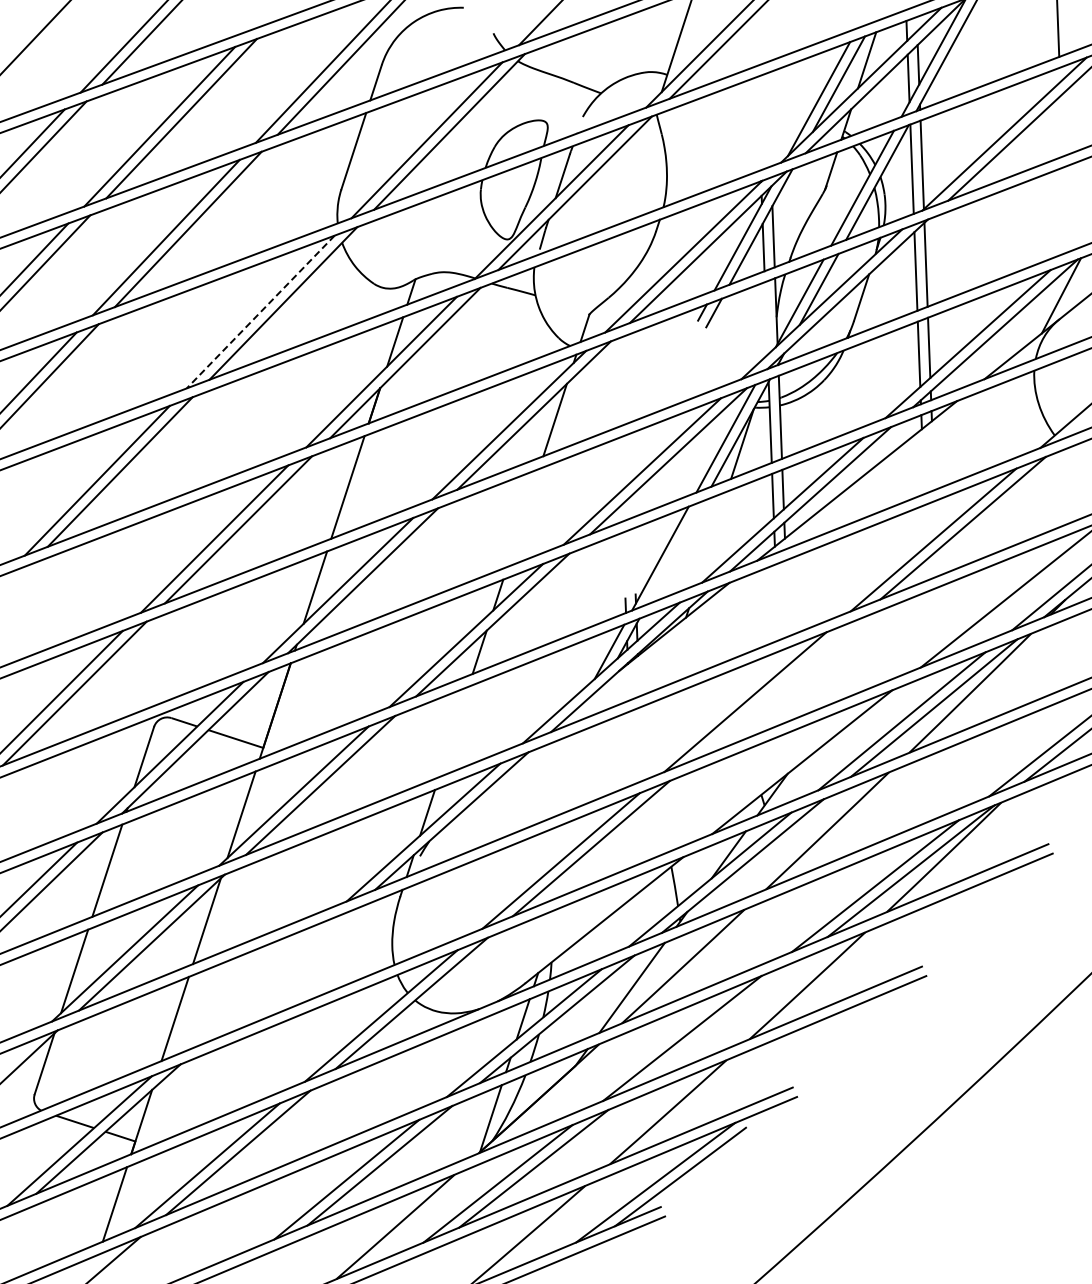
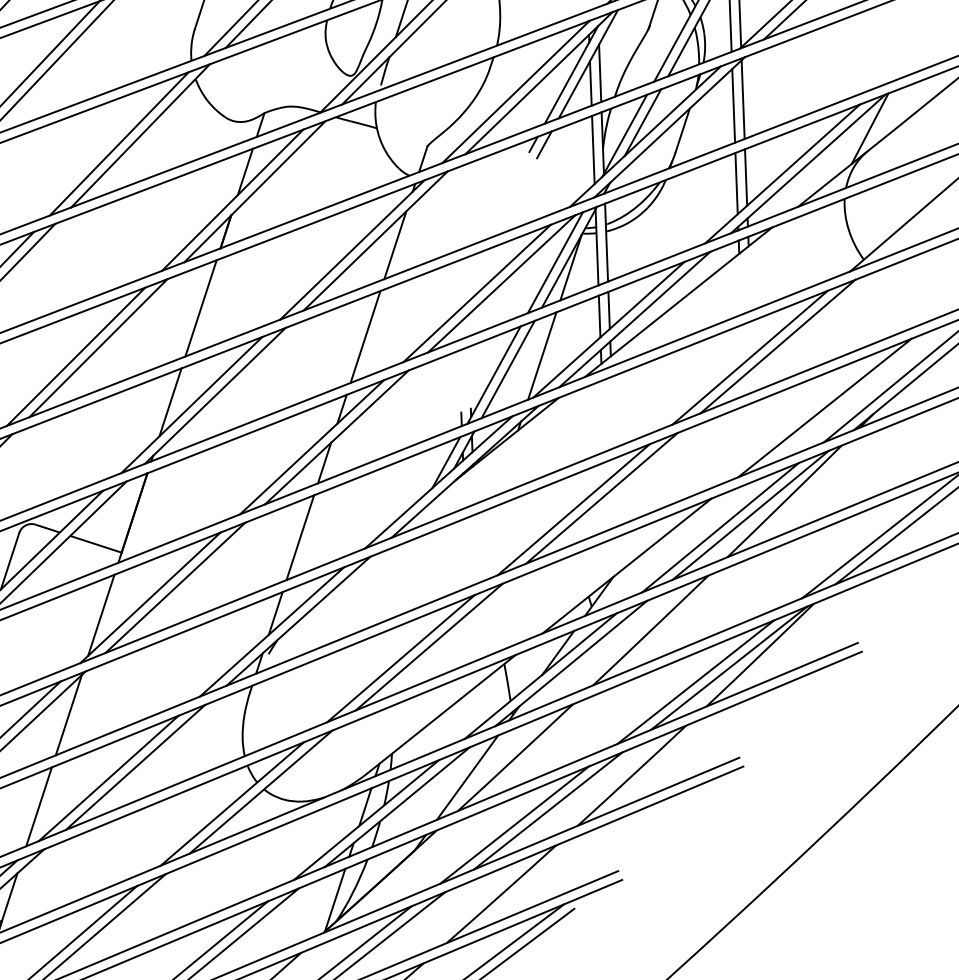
line: (260, 312) -> (119, 144), dashed -> solid
line: (765, 318) -> (592, 149), added
line: (523, 517) -> (365, 336), added
line: (711, 537) -> (541, 355), added
line: (675, 552) -> (508, 369), added
line: (775, 689) -> (601, 497), added
line: (453, 731) -> (300, 537), added
line: (277, 976) -> (135, 766), added
line: (249, 988) -> (108, 778), added
line: (717, 1022) -> (547, 810), added

